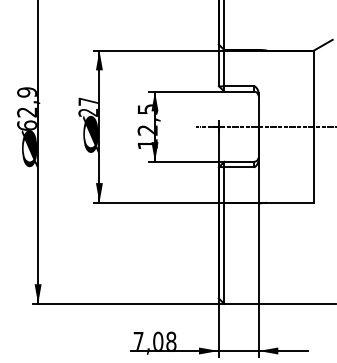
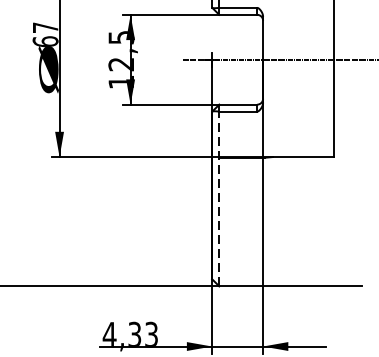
text: (87, 112) -> (44, 41), 27 -> 67
line: (224, 235) -> (219, 198), solid -> dashed
text: (154, 340) -> (130, 333), 7,08 -> 4,33

